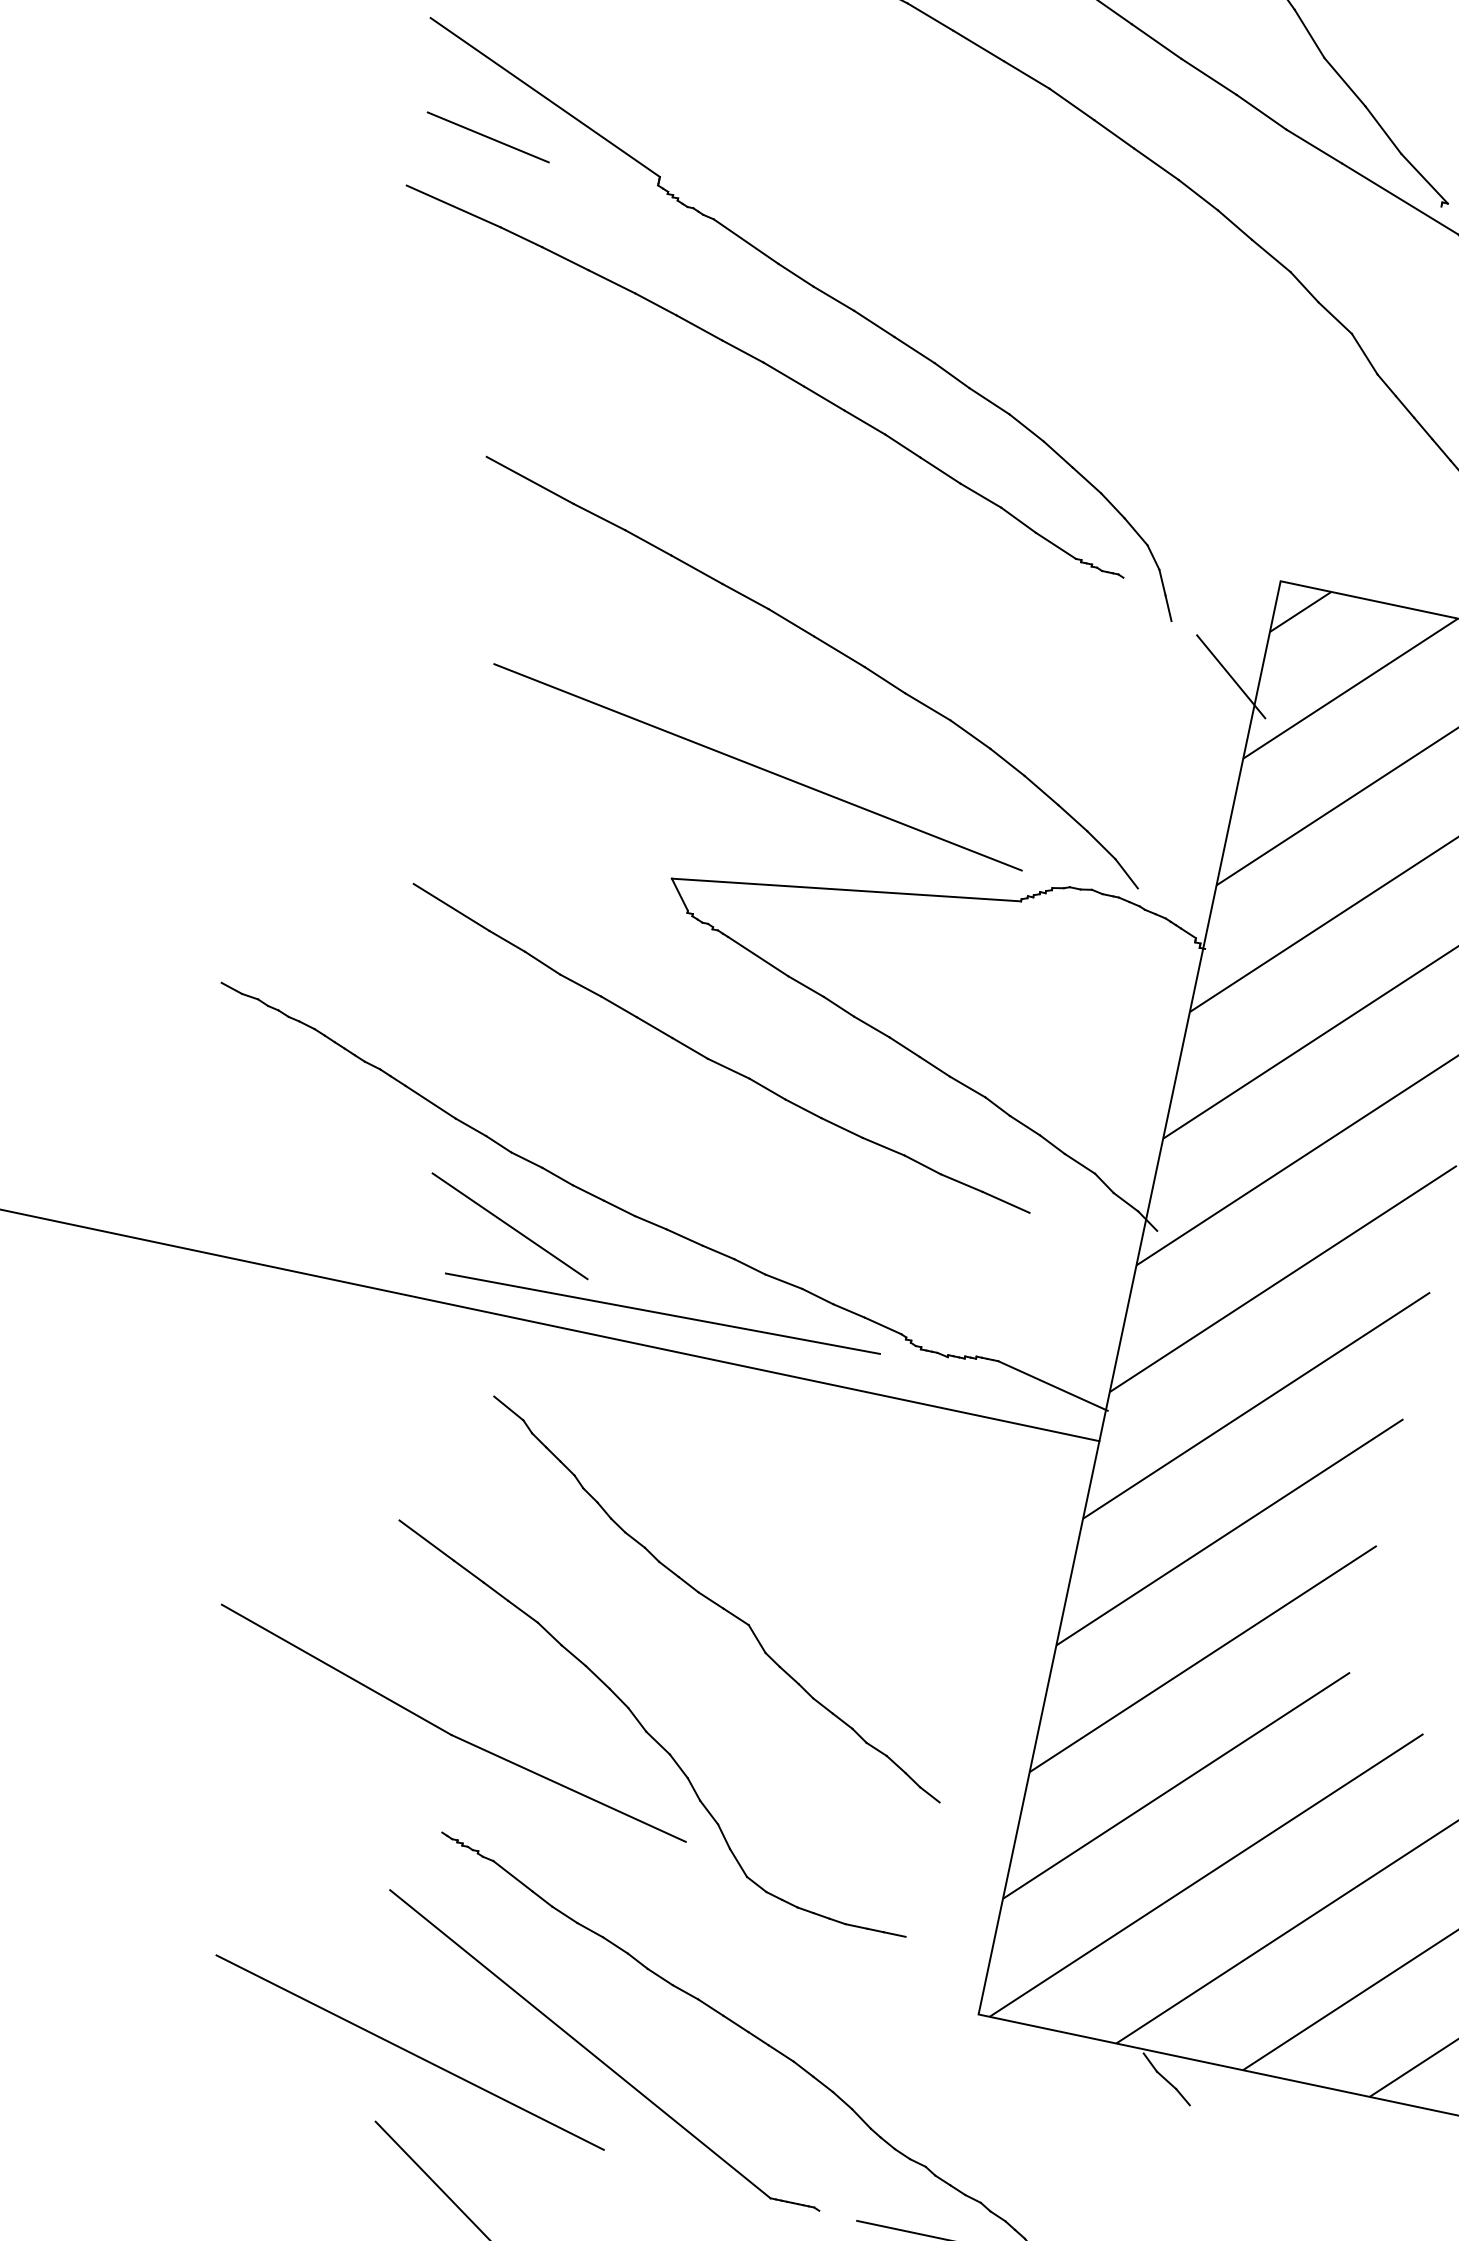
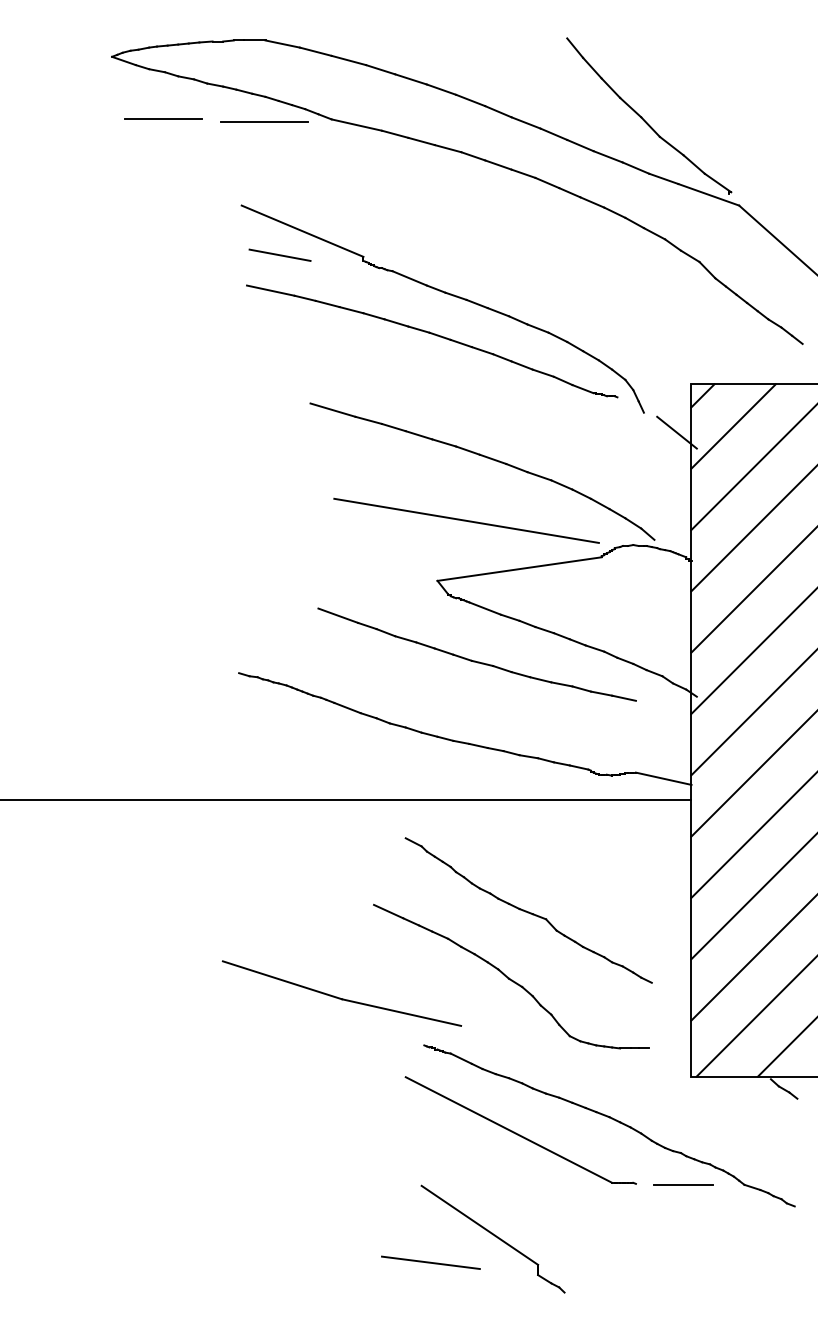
line: (510, 1225) -> (396, 757), removed
line: (662, 1311) -> (475, 782), removed
part: (452, 1722) -> (341, 993), moved
line: (409, 2052) -> (430, 1150), removed

